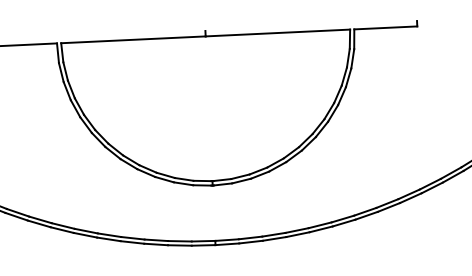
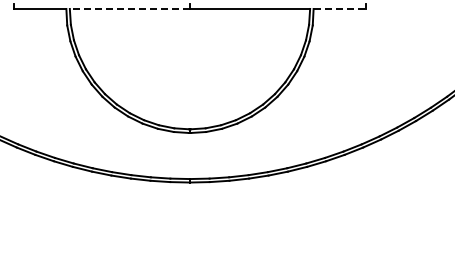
line: (386, 27) -> (340, 8), solid -> dashed
line: (132, 39) -> (129, 8), solid -> dashed

